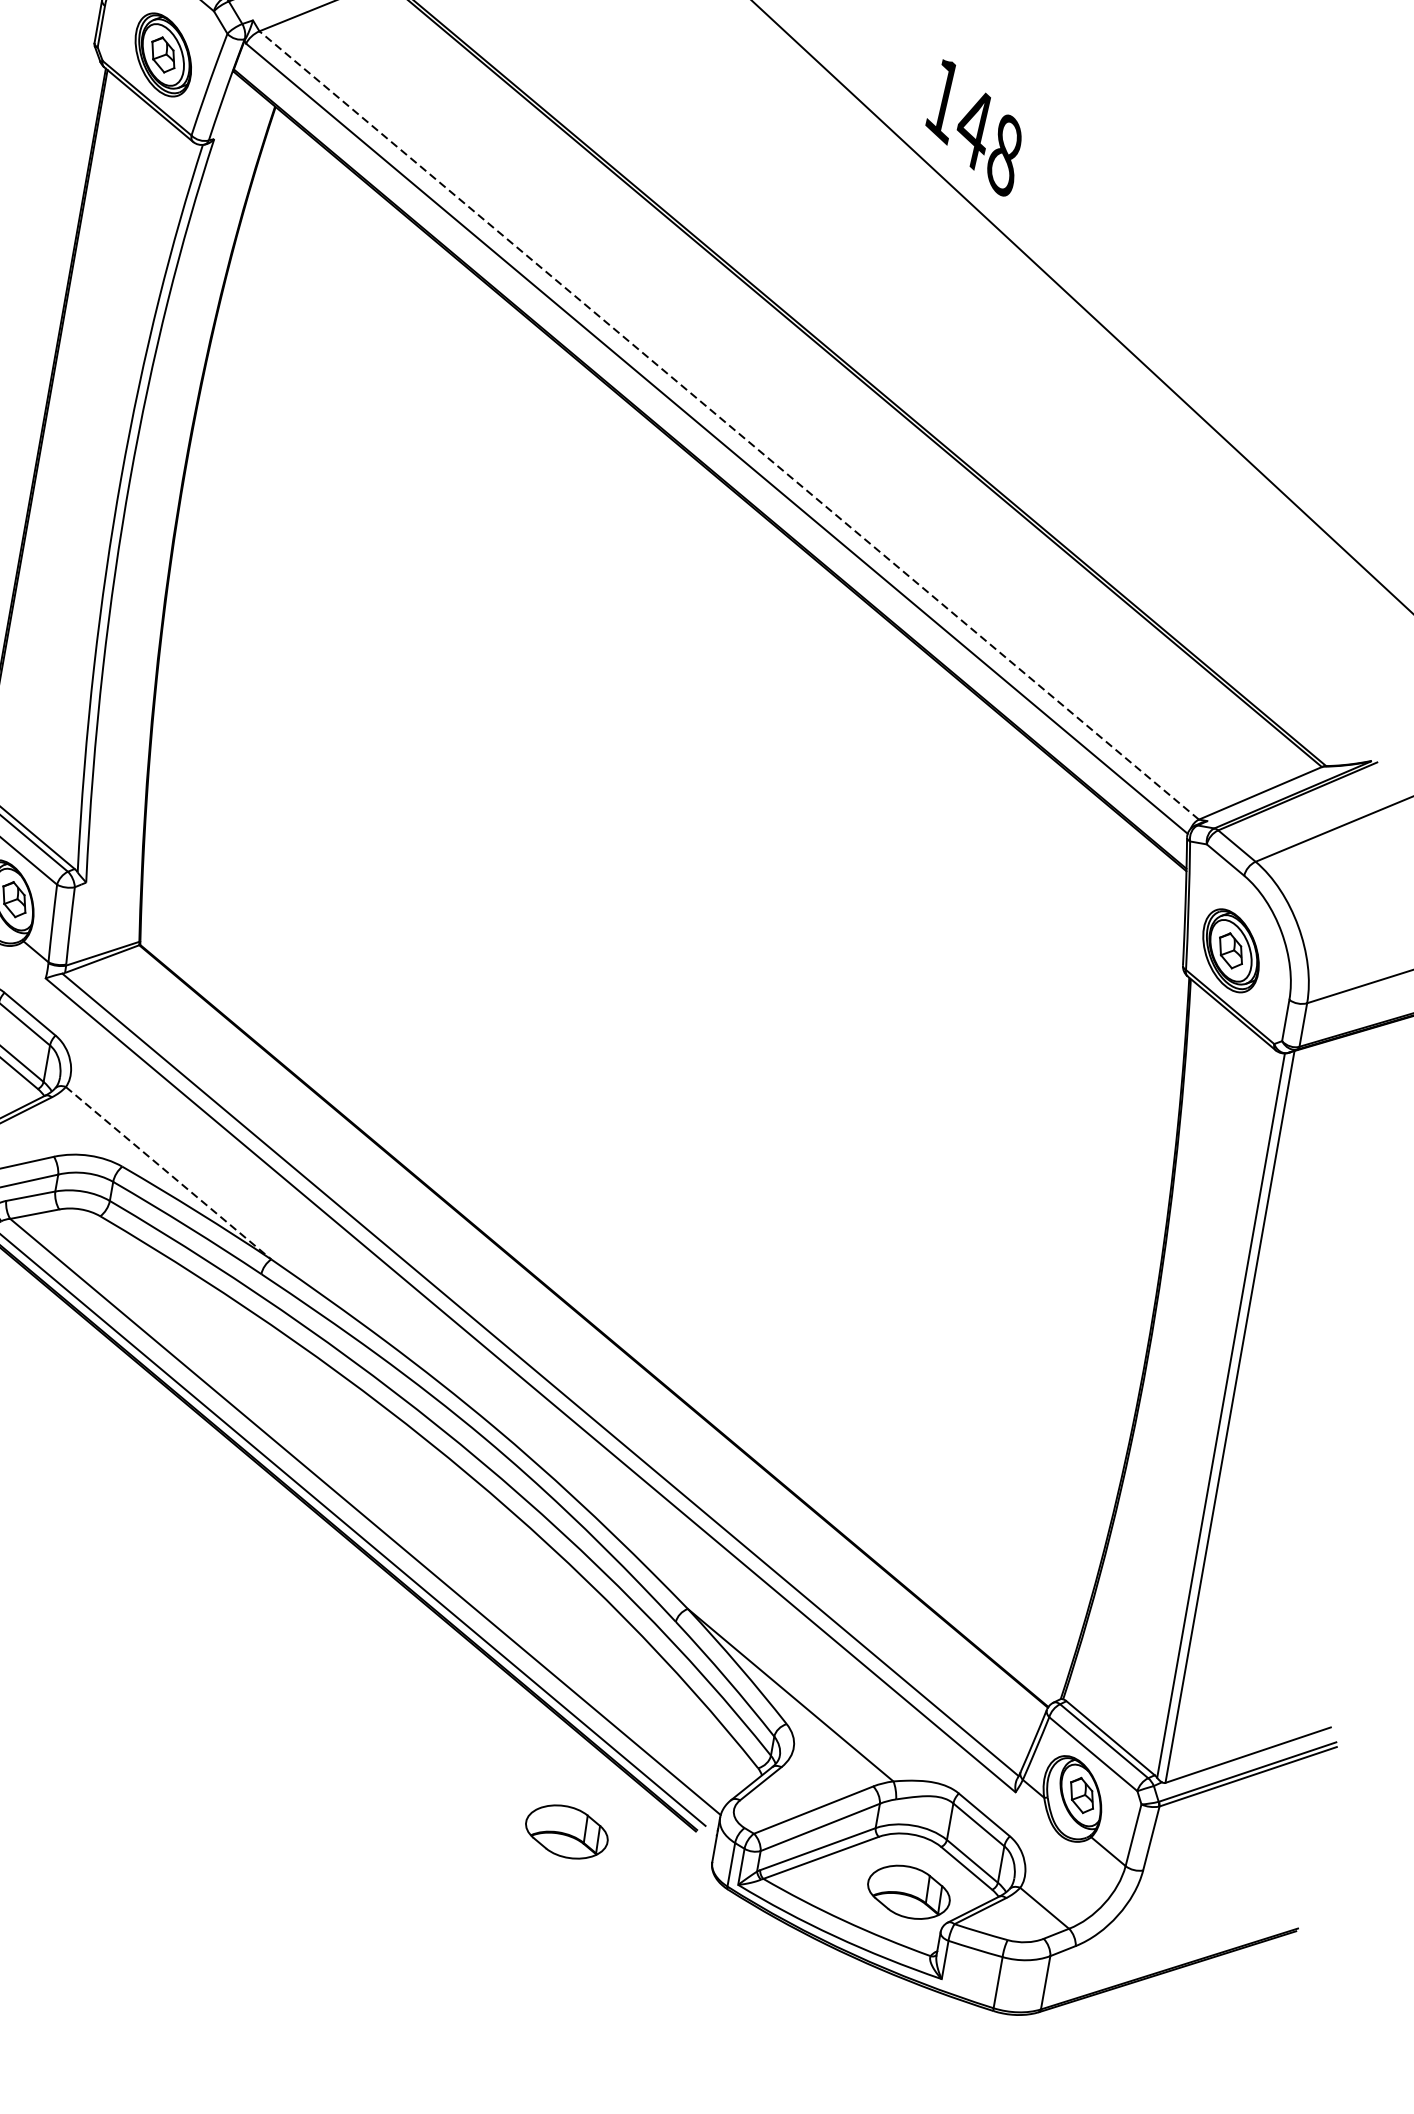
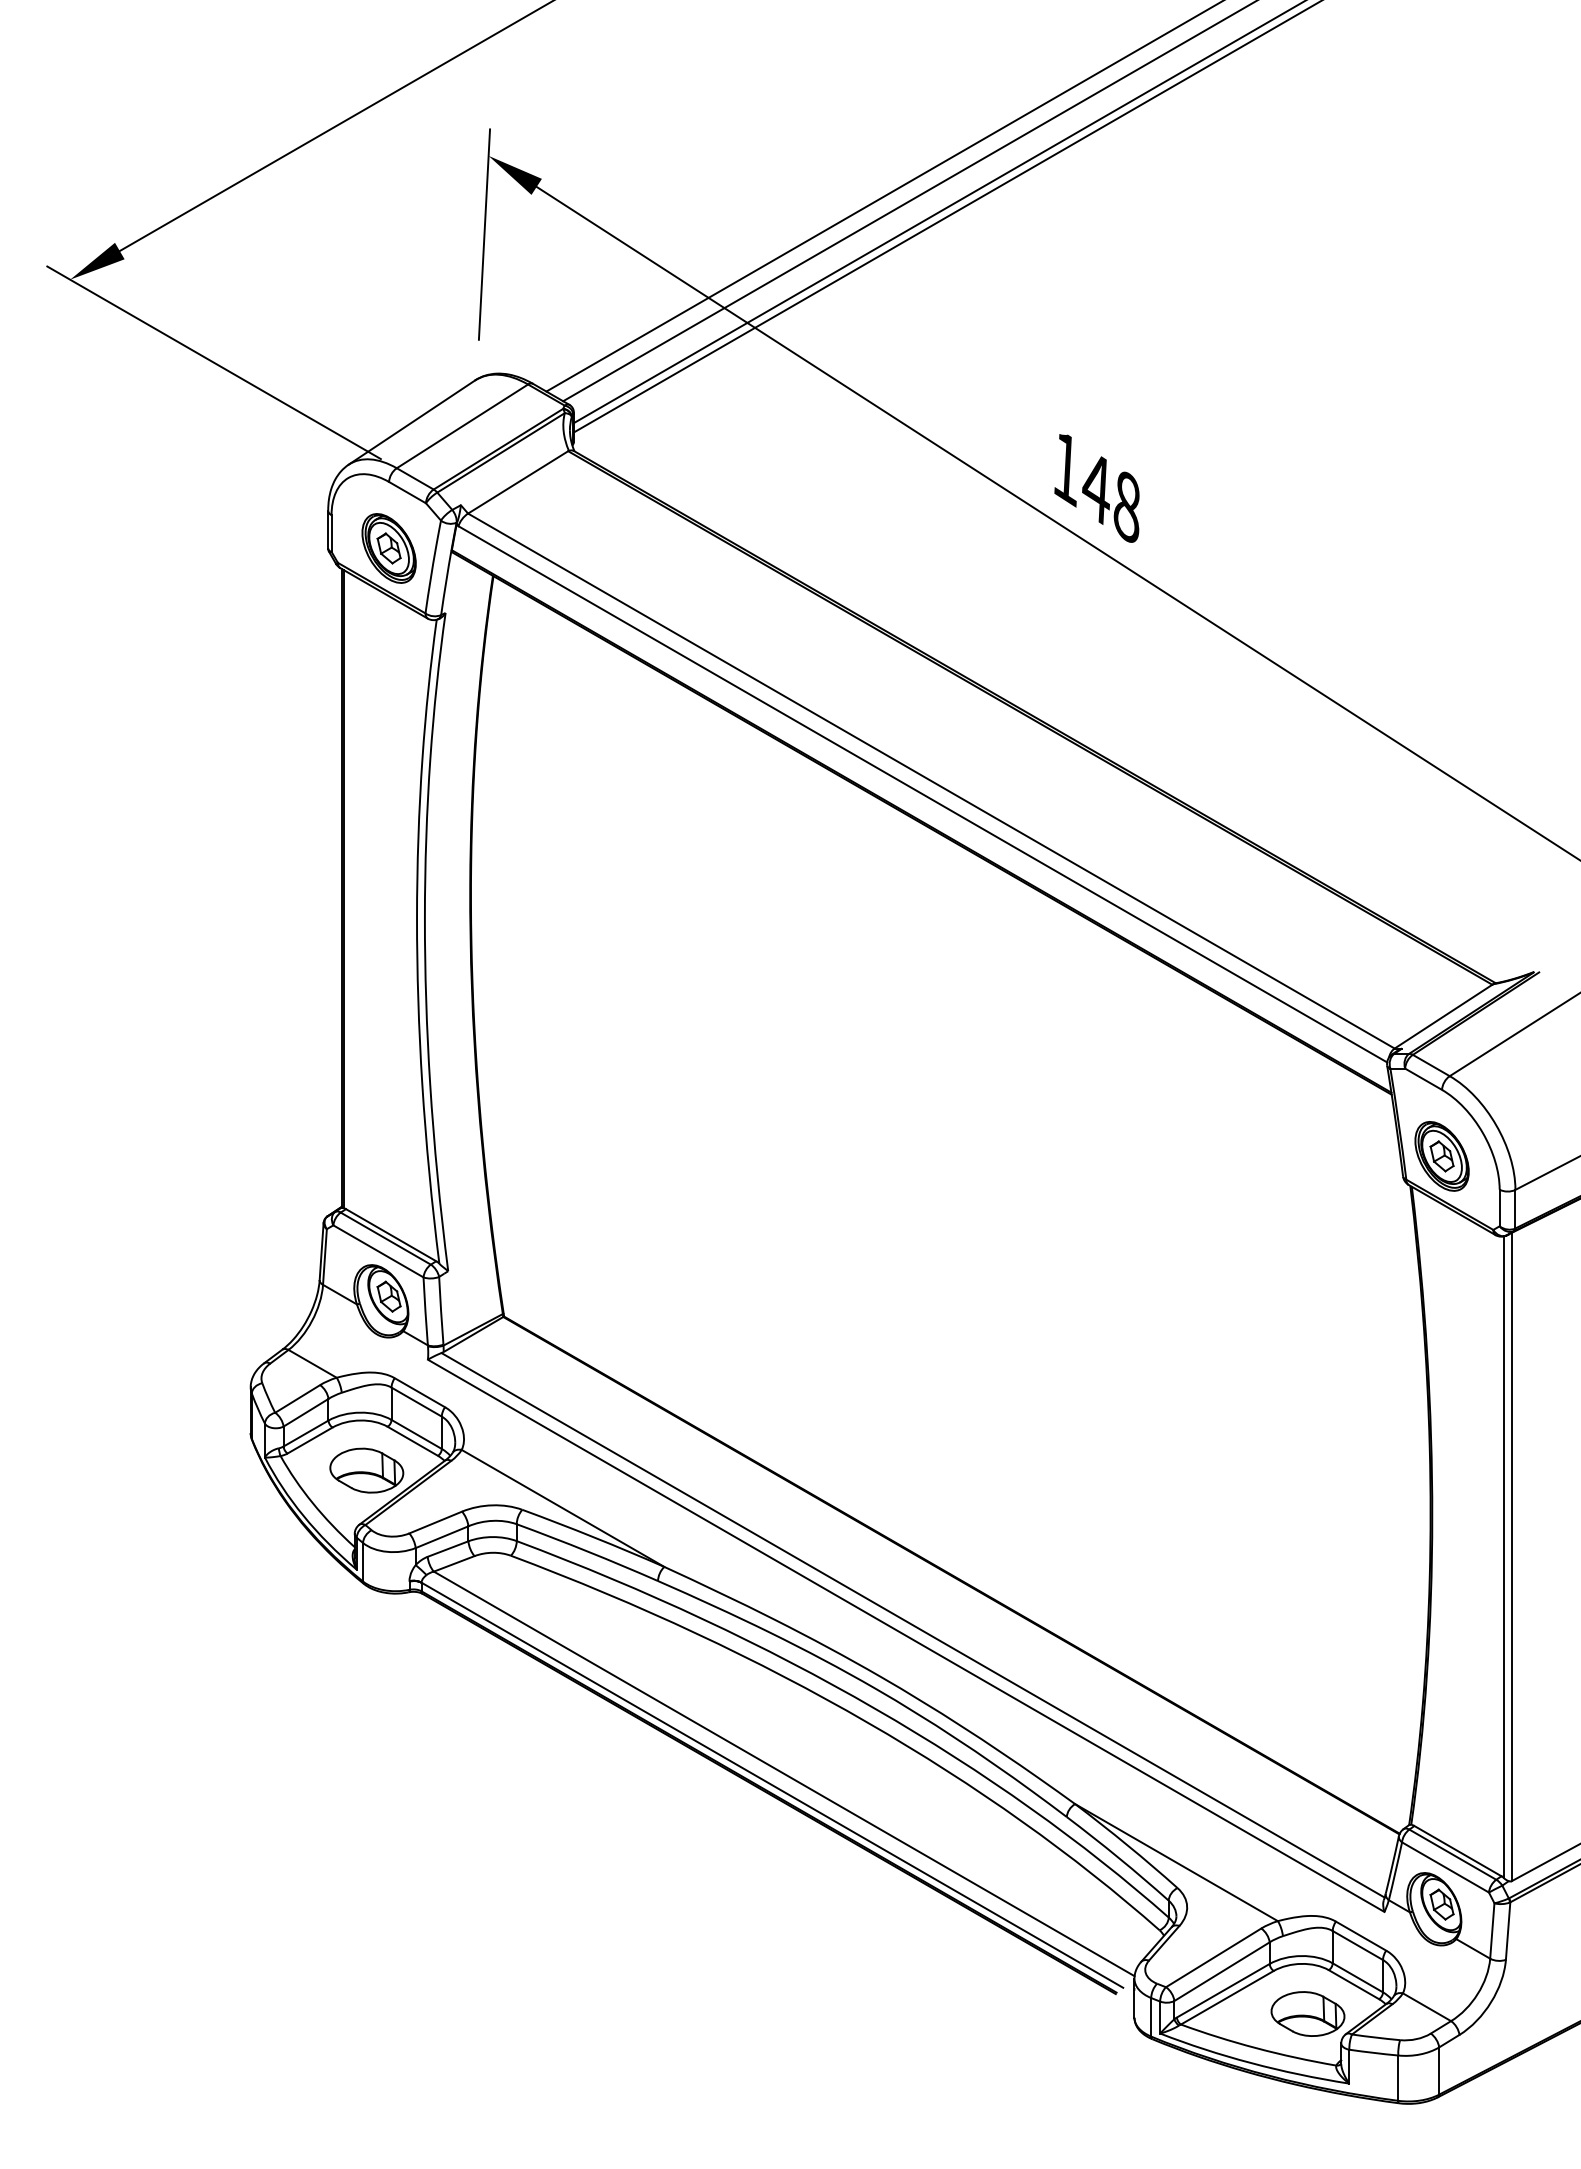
line: (729, 425) -> (931, 781), dashed -> solid
line: (169, 1173) -> (563, 1508), dashed -> solid
part: (566, 1831) -> (1004, 2013), removed

